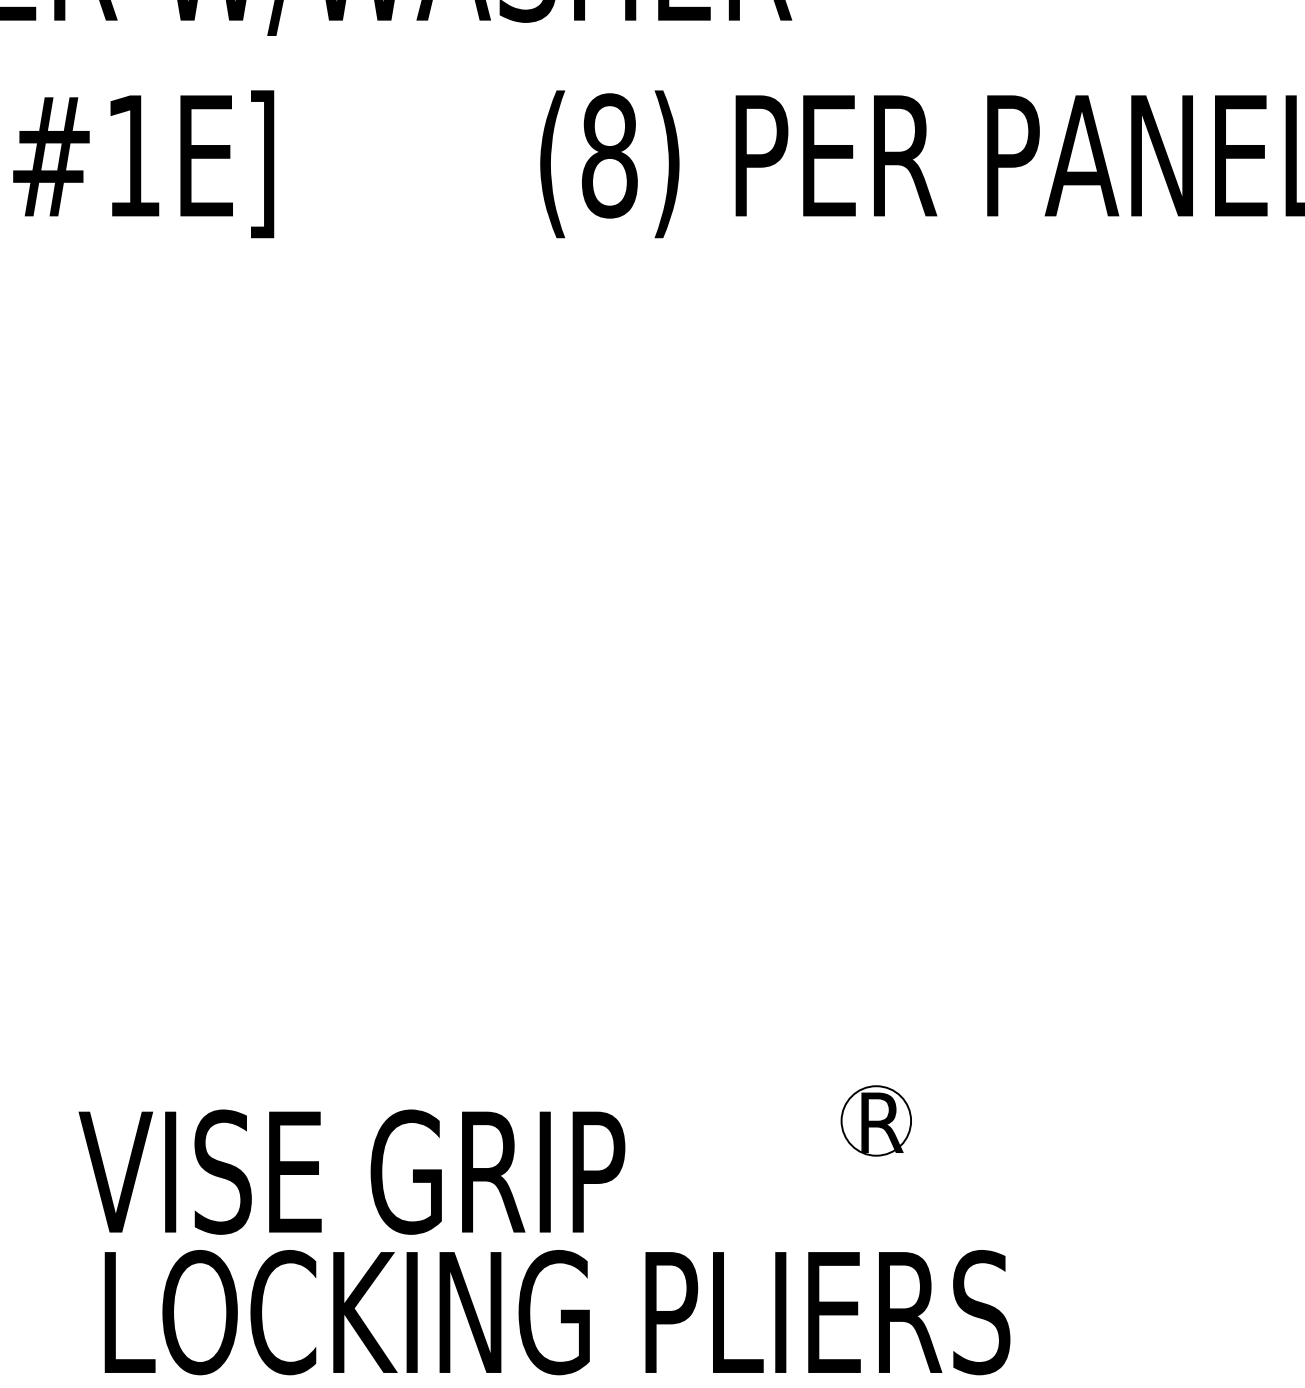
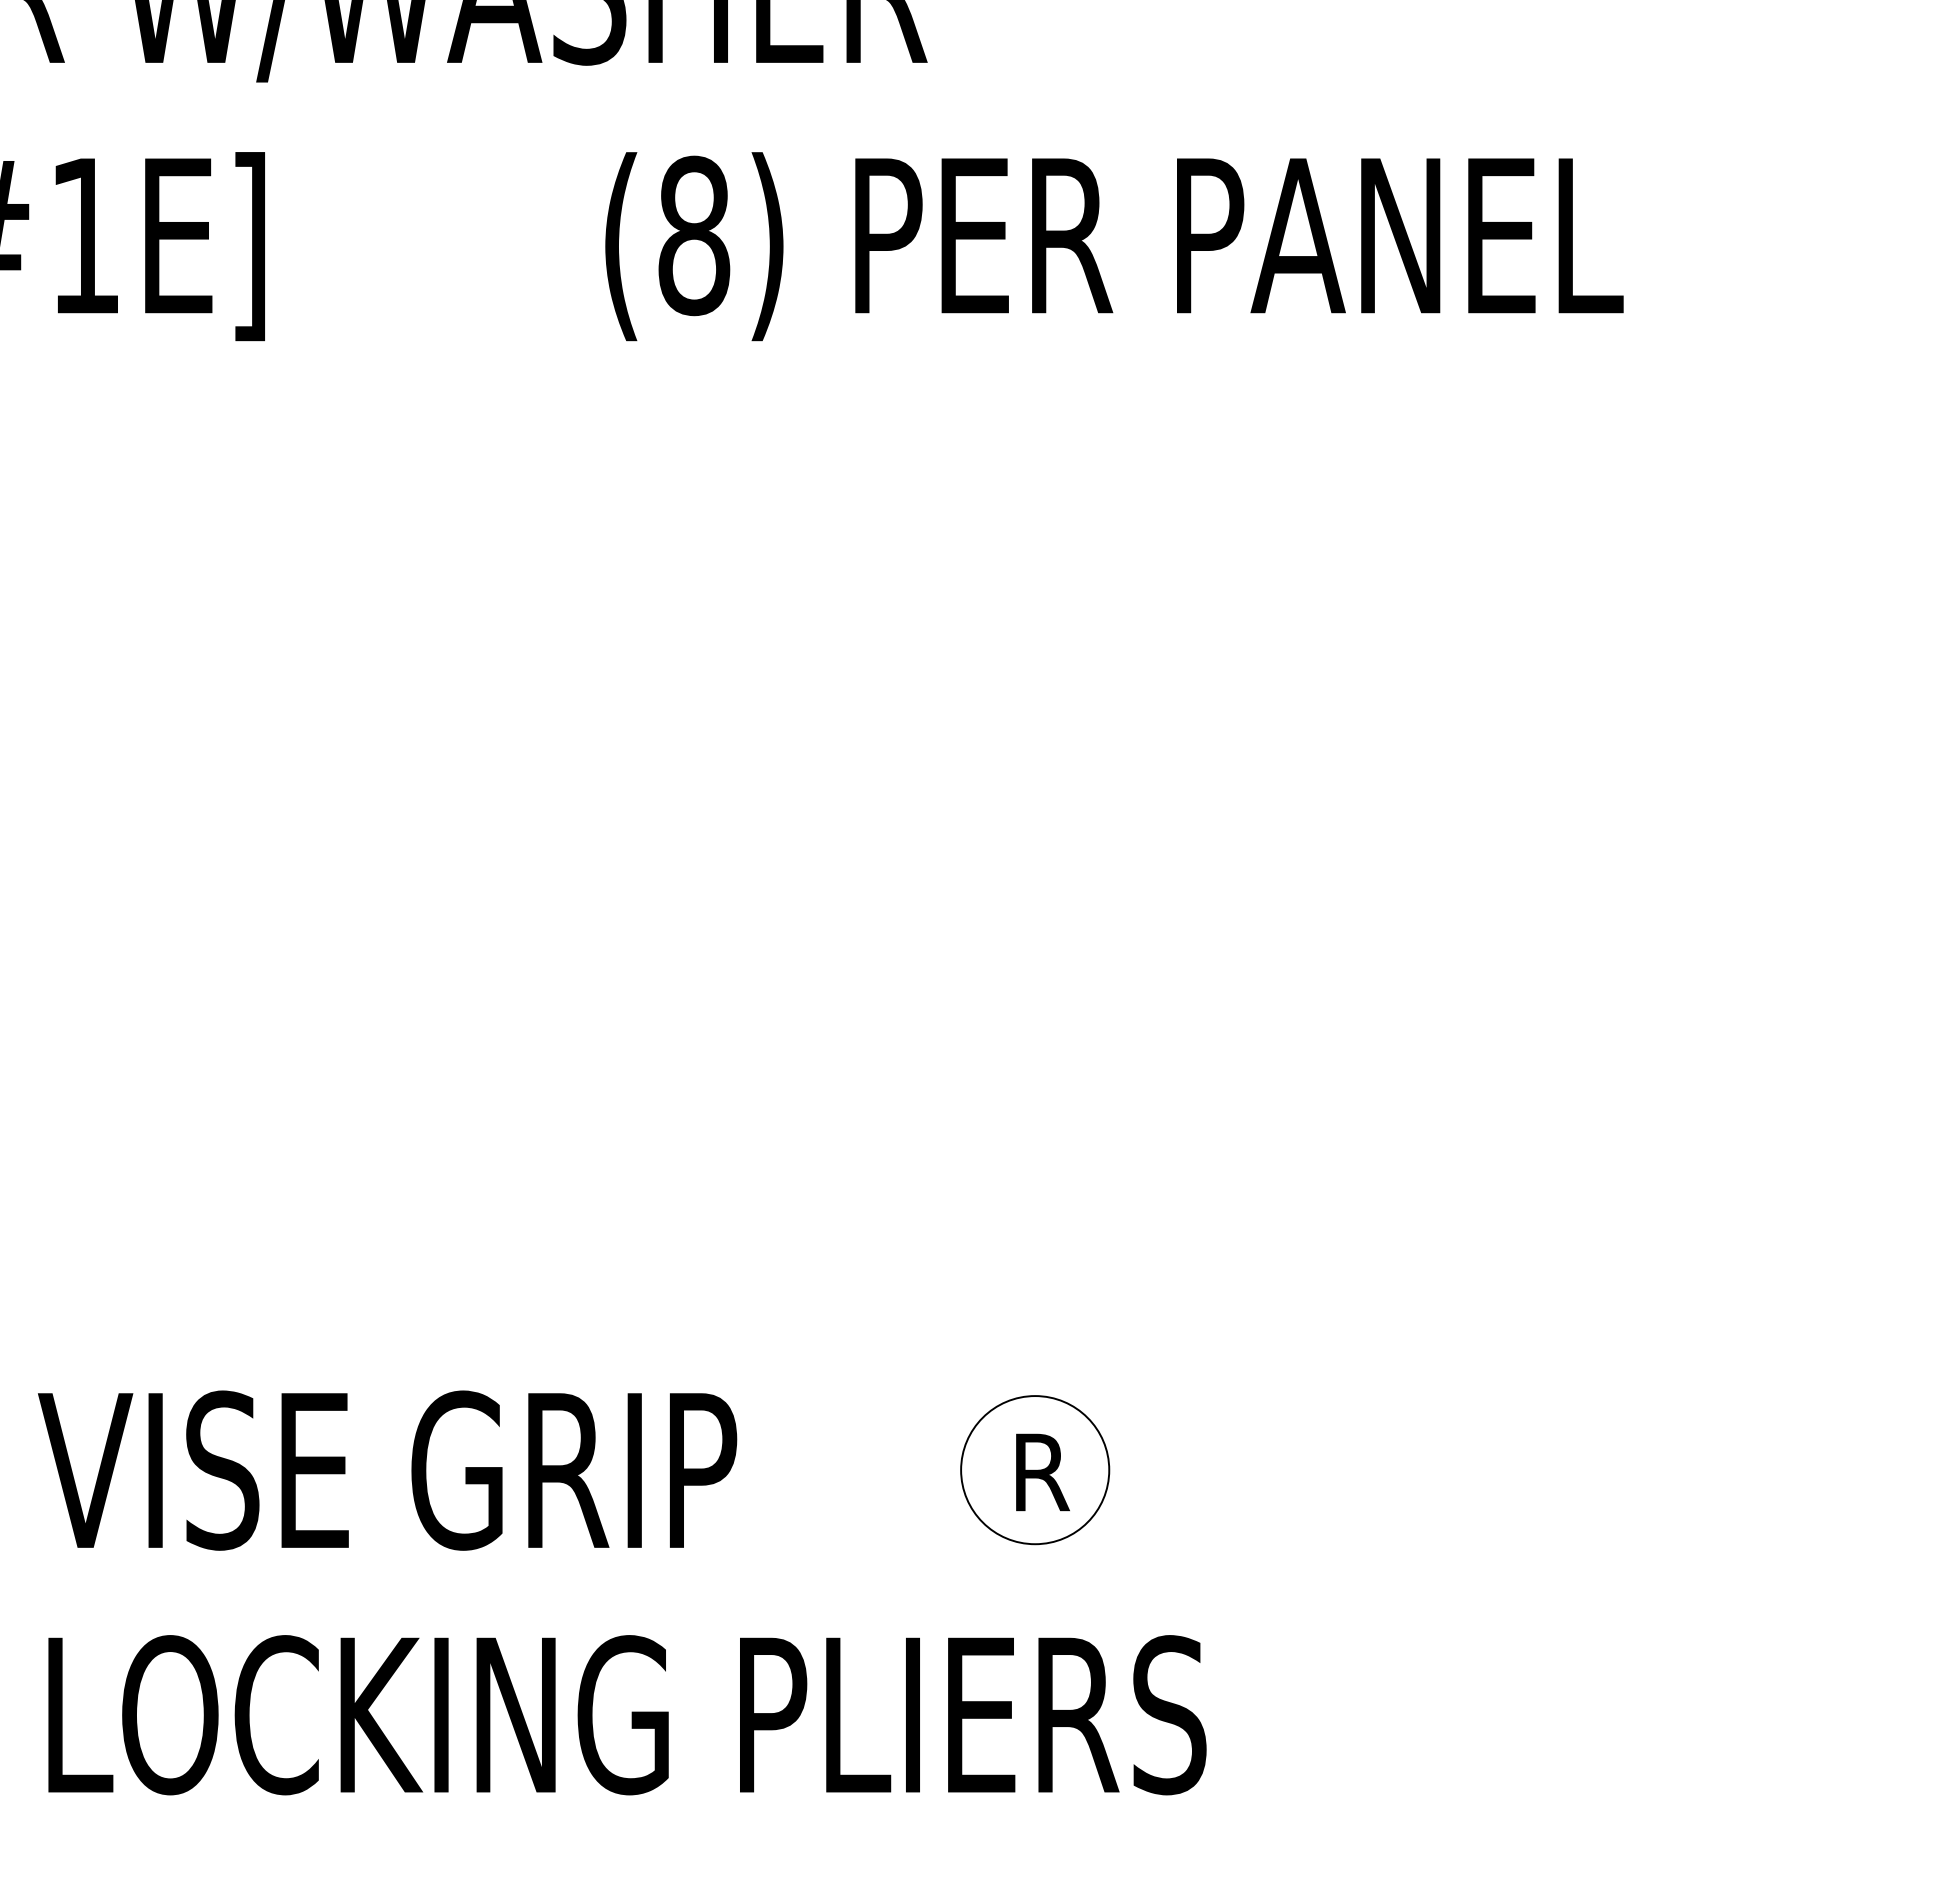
circle: (876, 1121) -> (1035, 1470), size x1.67
text: (351, 1172) -> (387, 1470), moved

